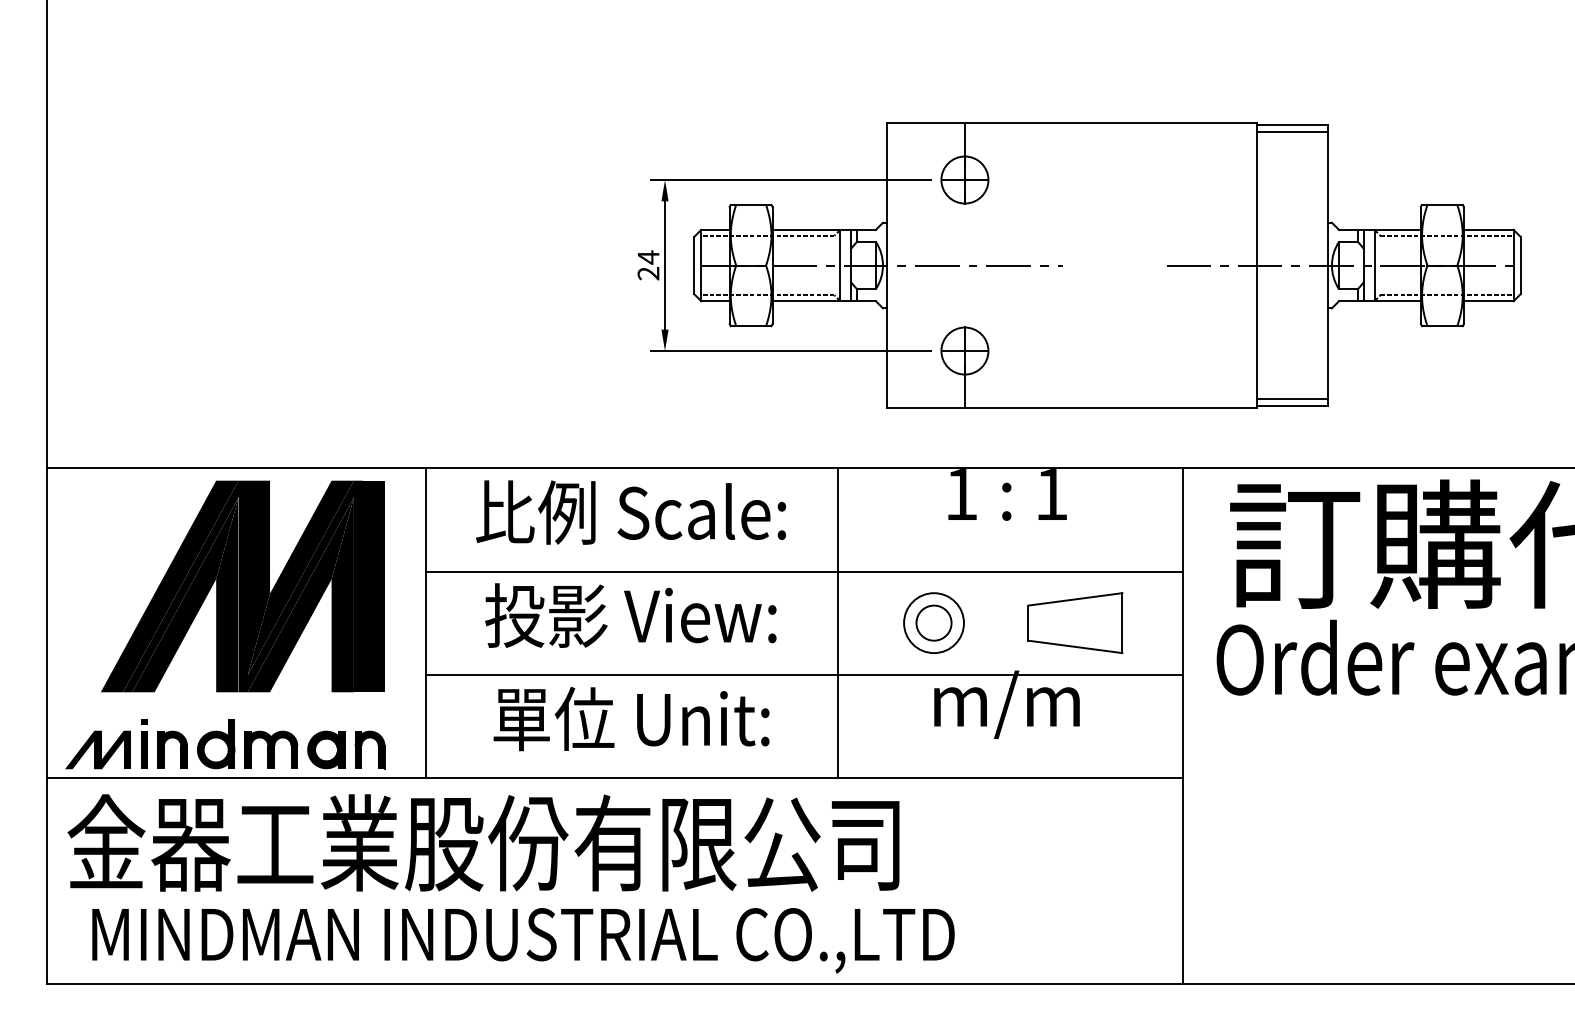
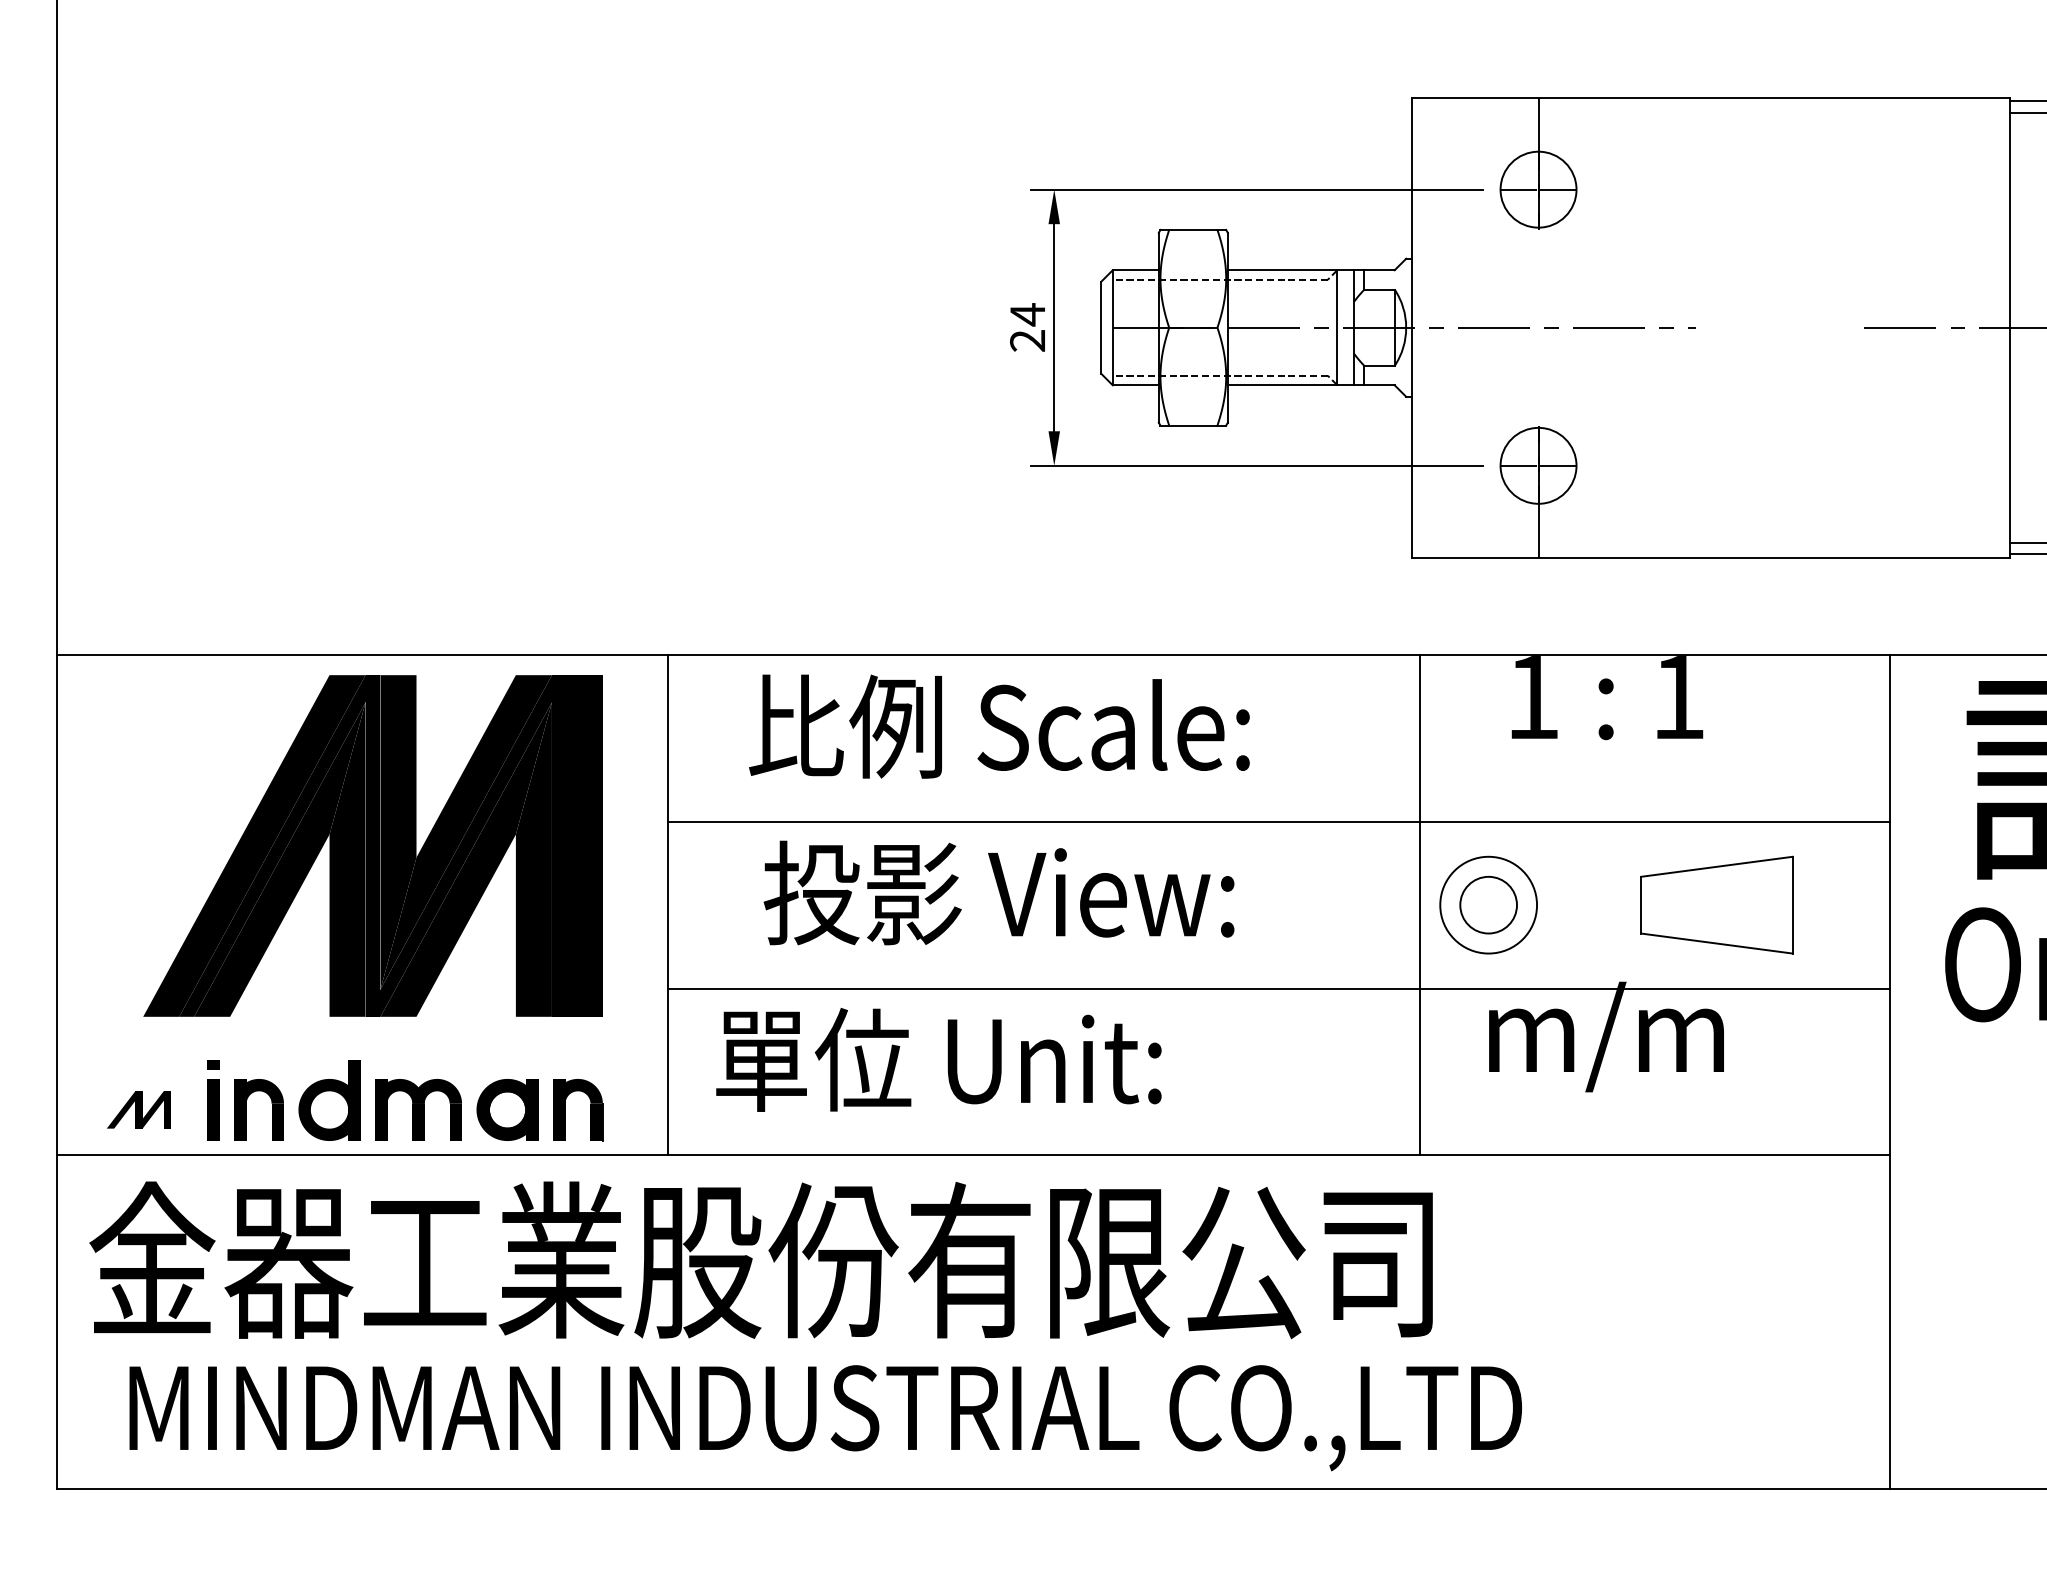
line: (838, 623) -> (1419, 905), moved
text: (631, 718) -> (938, 1059), moved
part: (97, 749) -> (137, 1109), size x0.6

